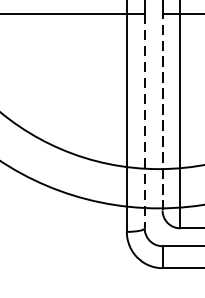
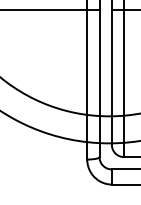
line: (162, 112) -> (111, 77), dashed -> solid
line: (144, 121) -> (99, 83), dashed -> solid

